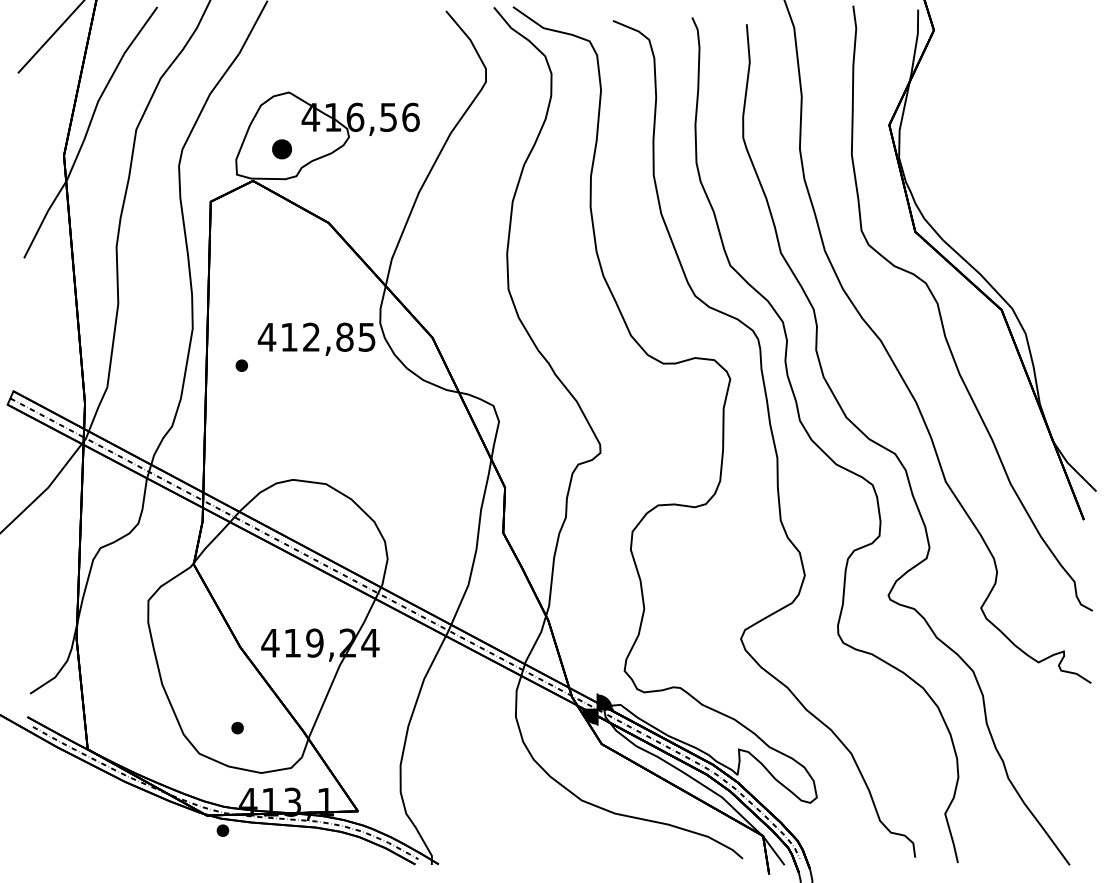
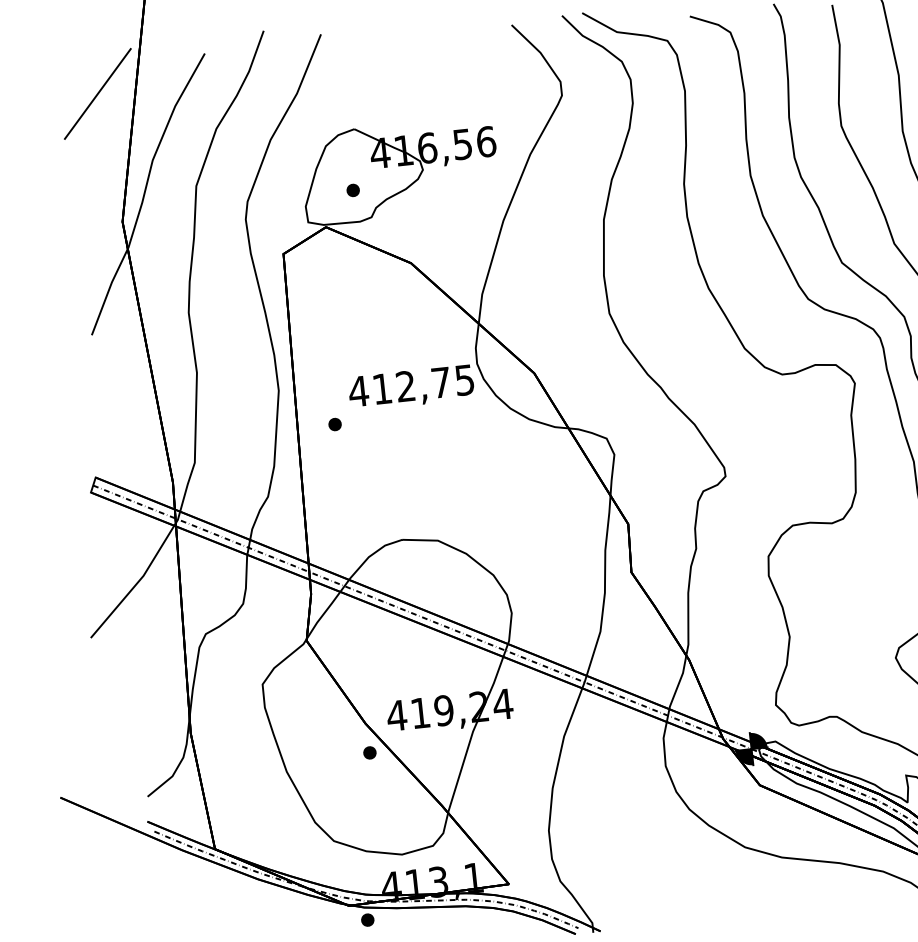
part: (281, 149) -> (352, 190), size x0.62
text: (344, 336) -> (440, 381), 412,85 -> 412,75
part: (237, 728) -> (369, 753), moved

